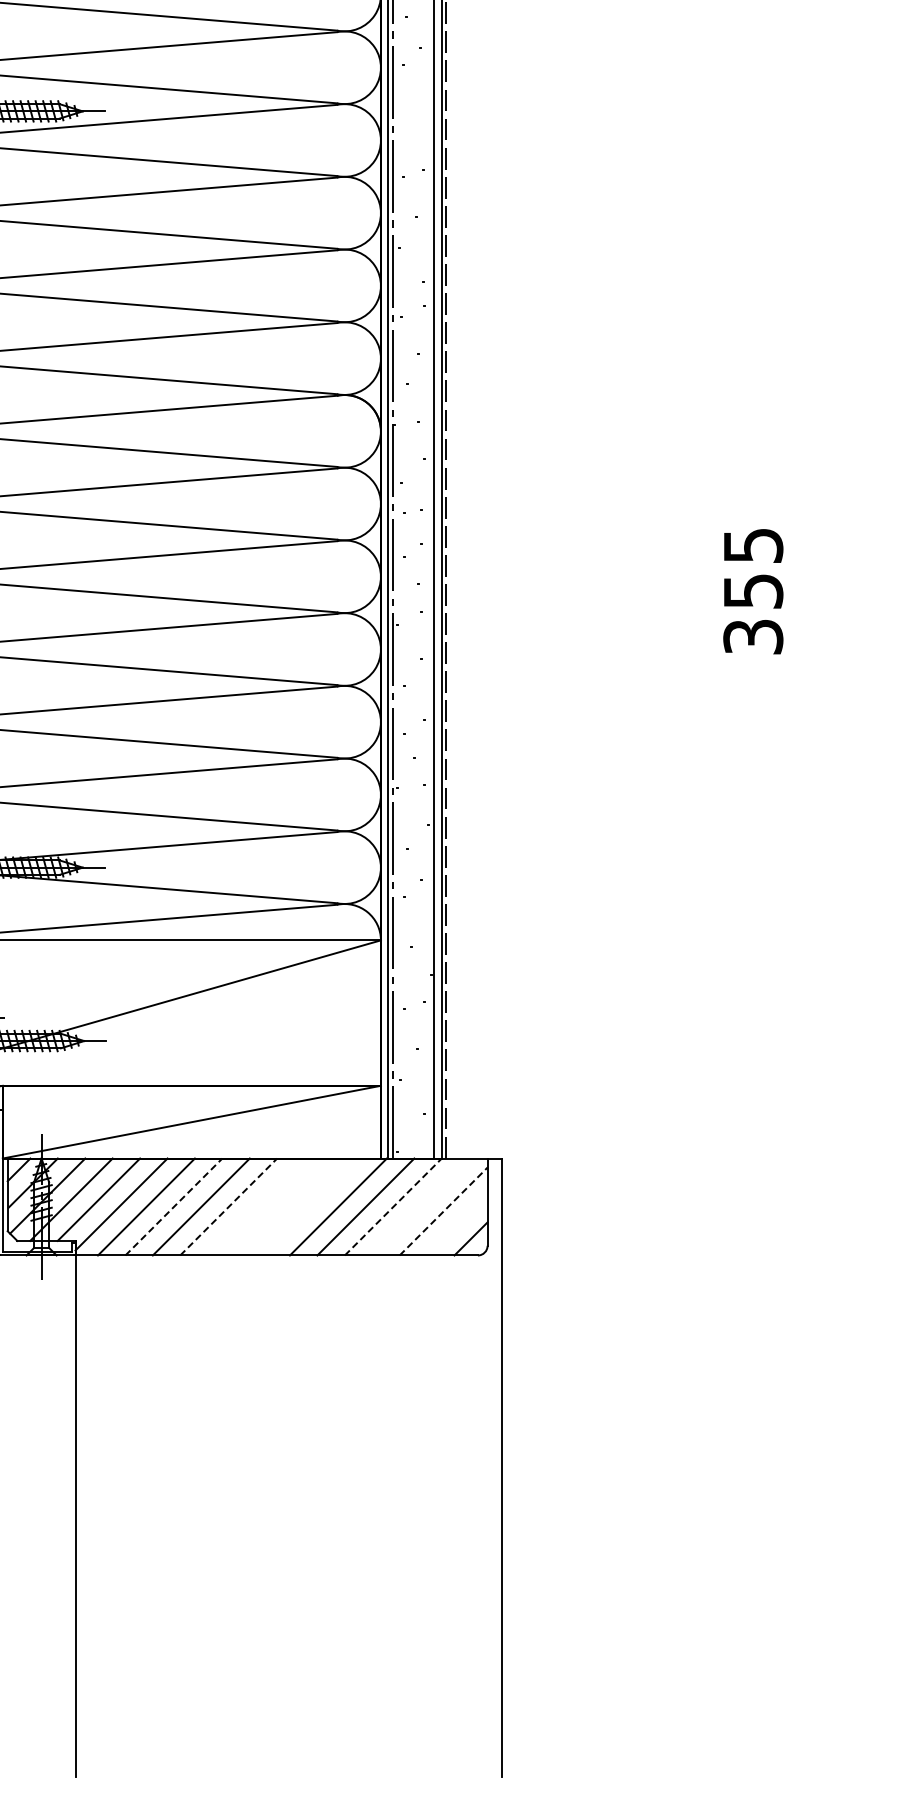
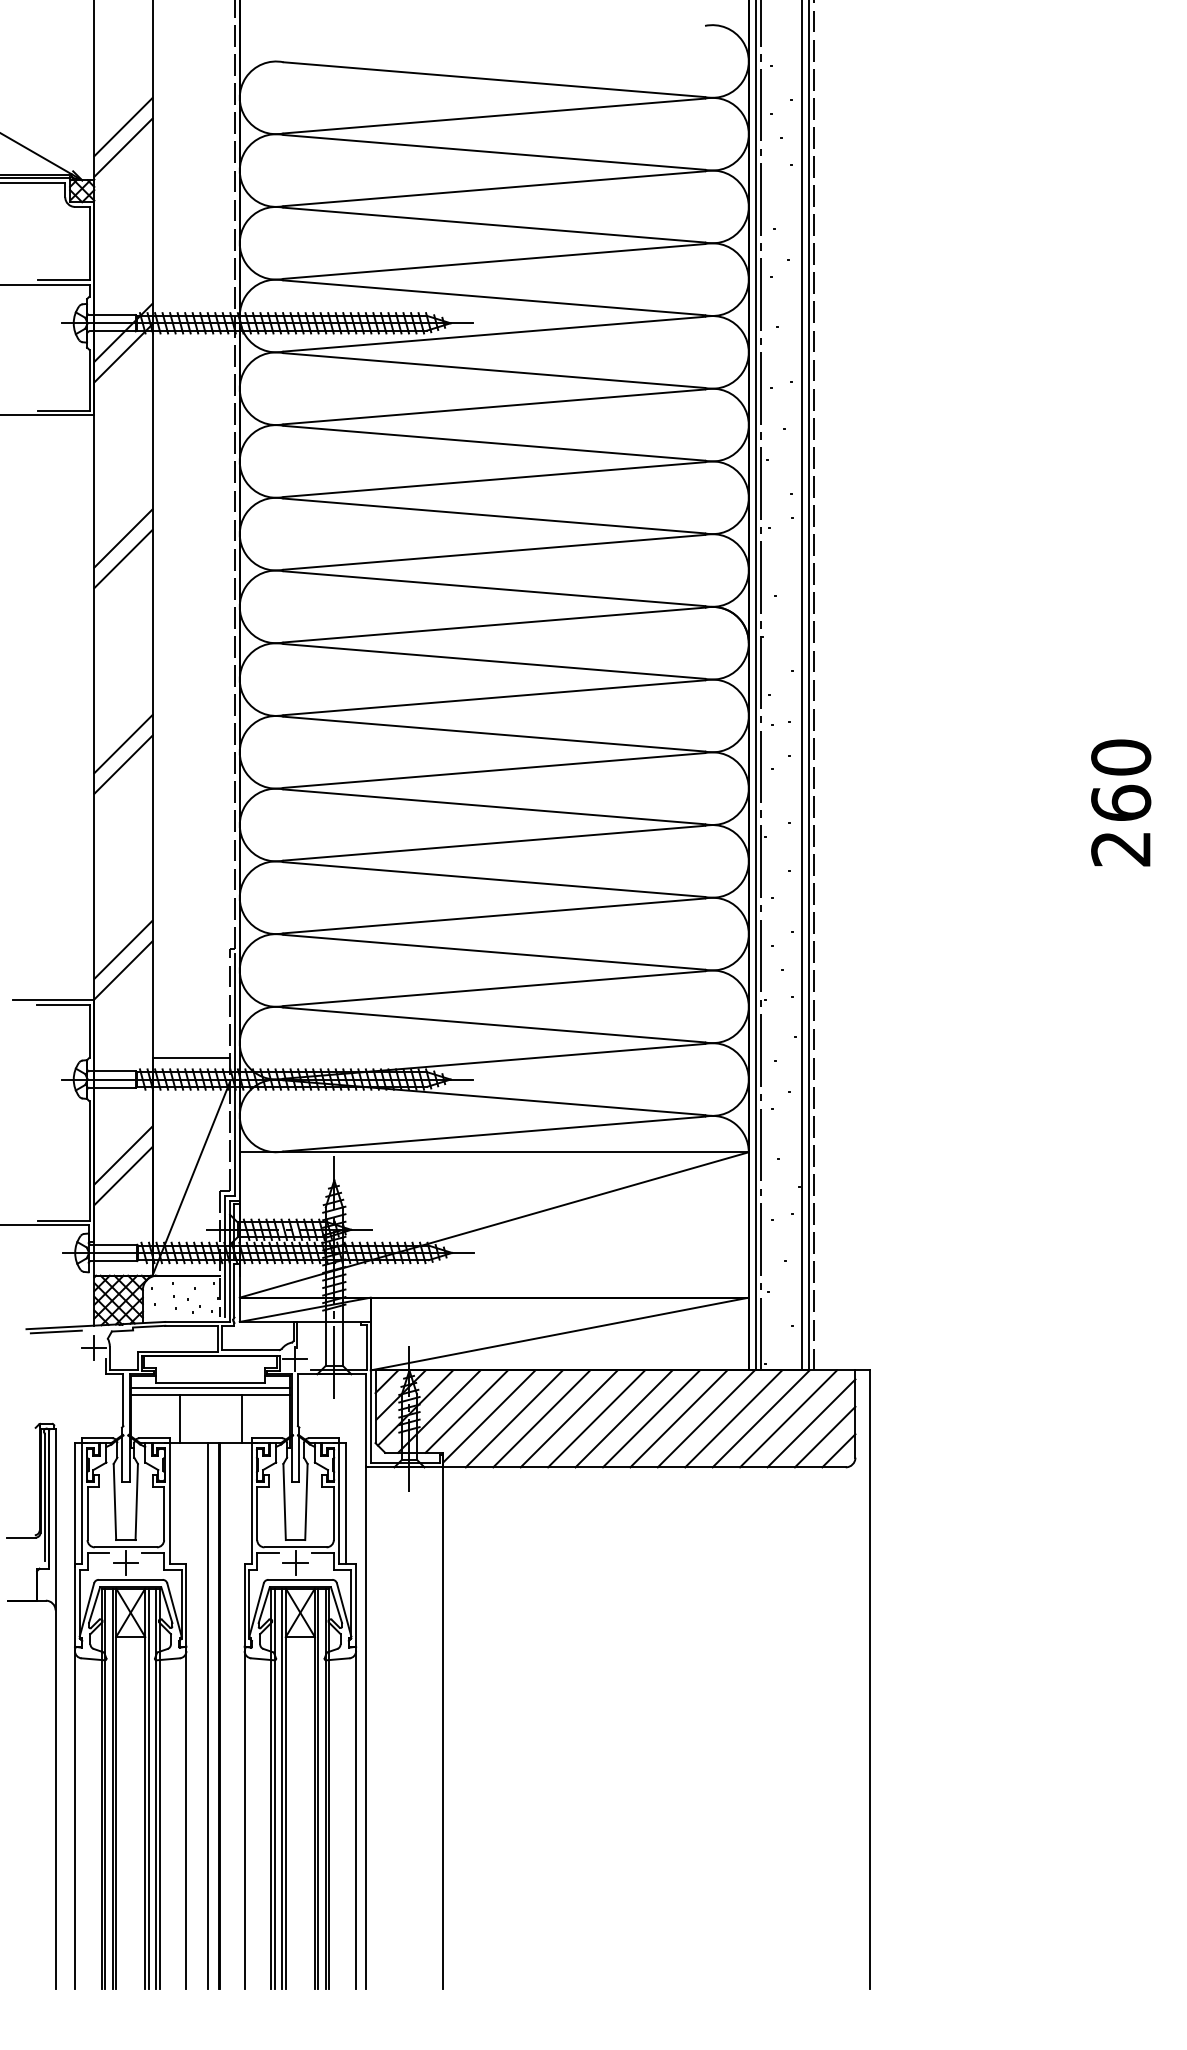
text: (753, 590) -> (1121, 802), 355 -> 260
line: (173, 1206) -> (541, 1418), dashed -> solid
line: (228, 1206) -> (596, 1418), dashed -> solid
line: (255, 1206) -> (623, 1418), added
line: (282, 1206) -> (650, 1418), added
line: (310, 1206) -> (678, 1418), added
line: (393, 1206) -> (761, 1418), dashed -> solid
line: (420, 1206) -> (788, 1418), added
line: (443, 1211) -> (811, 1423), dashed -> solid
line: (456, 1224) -> (824, 1436), added

